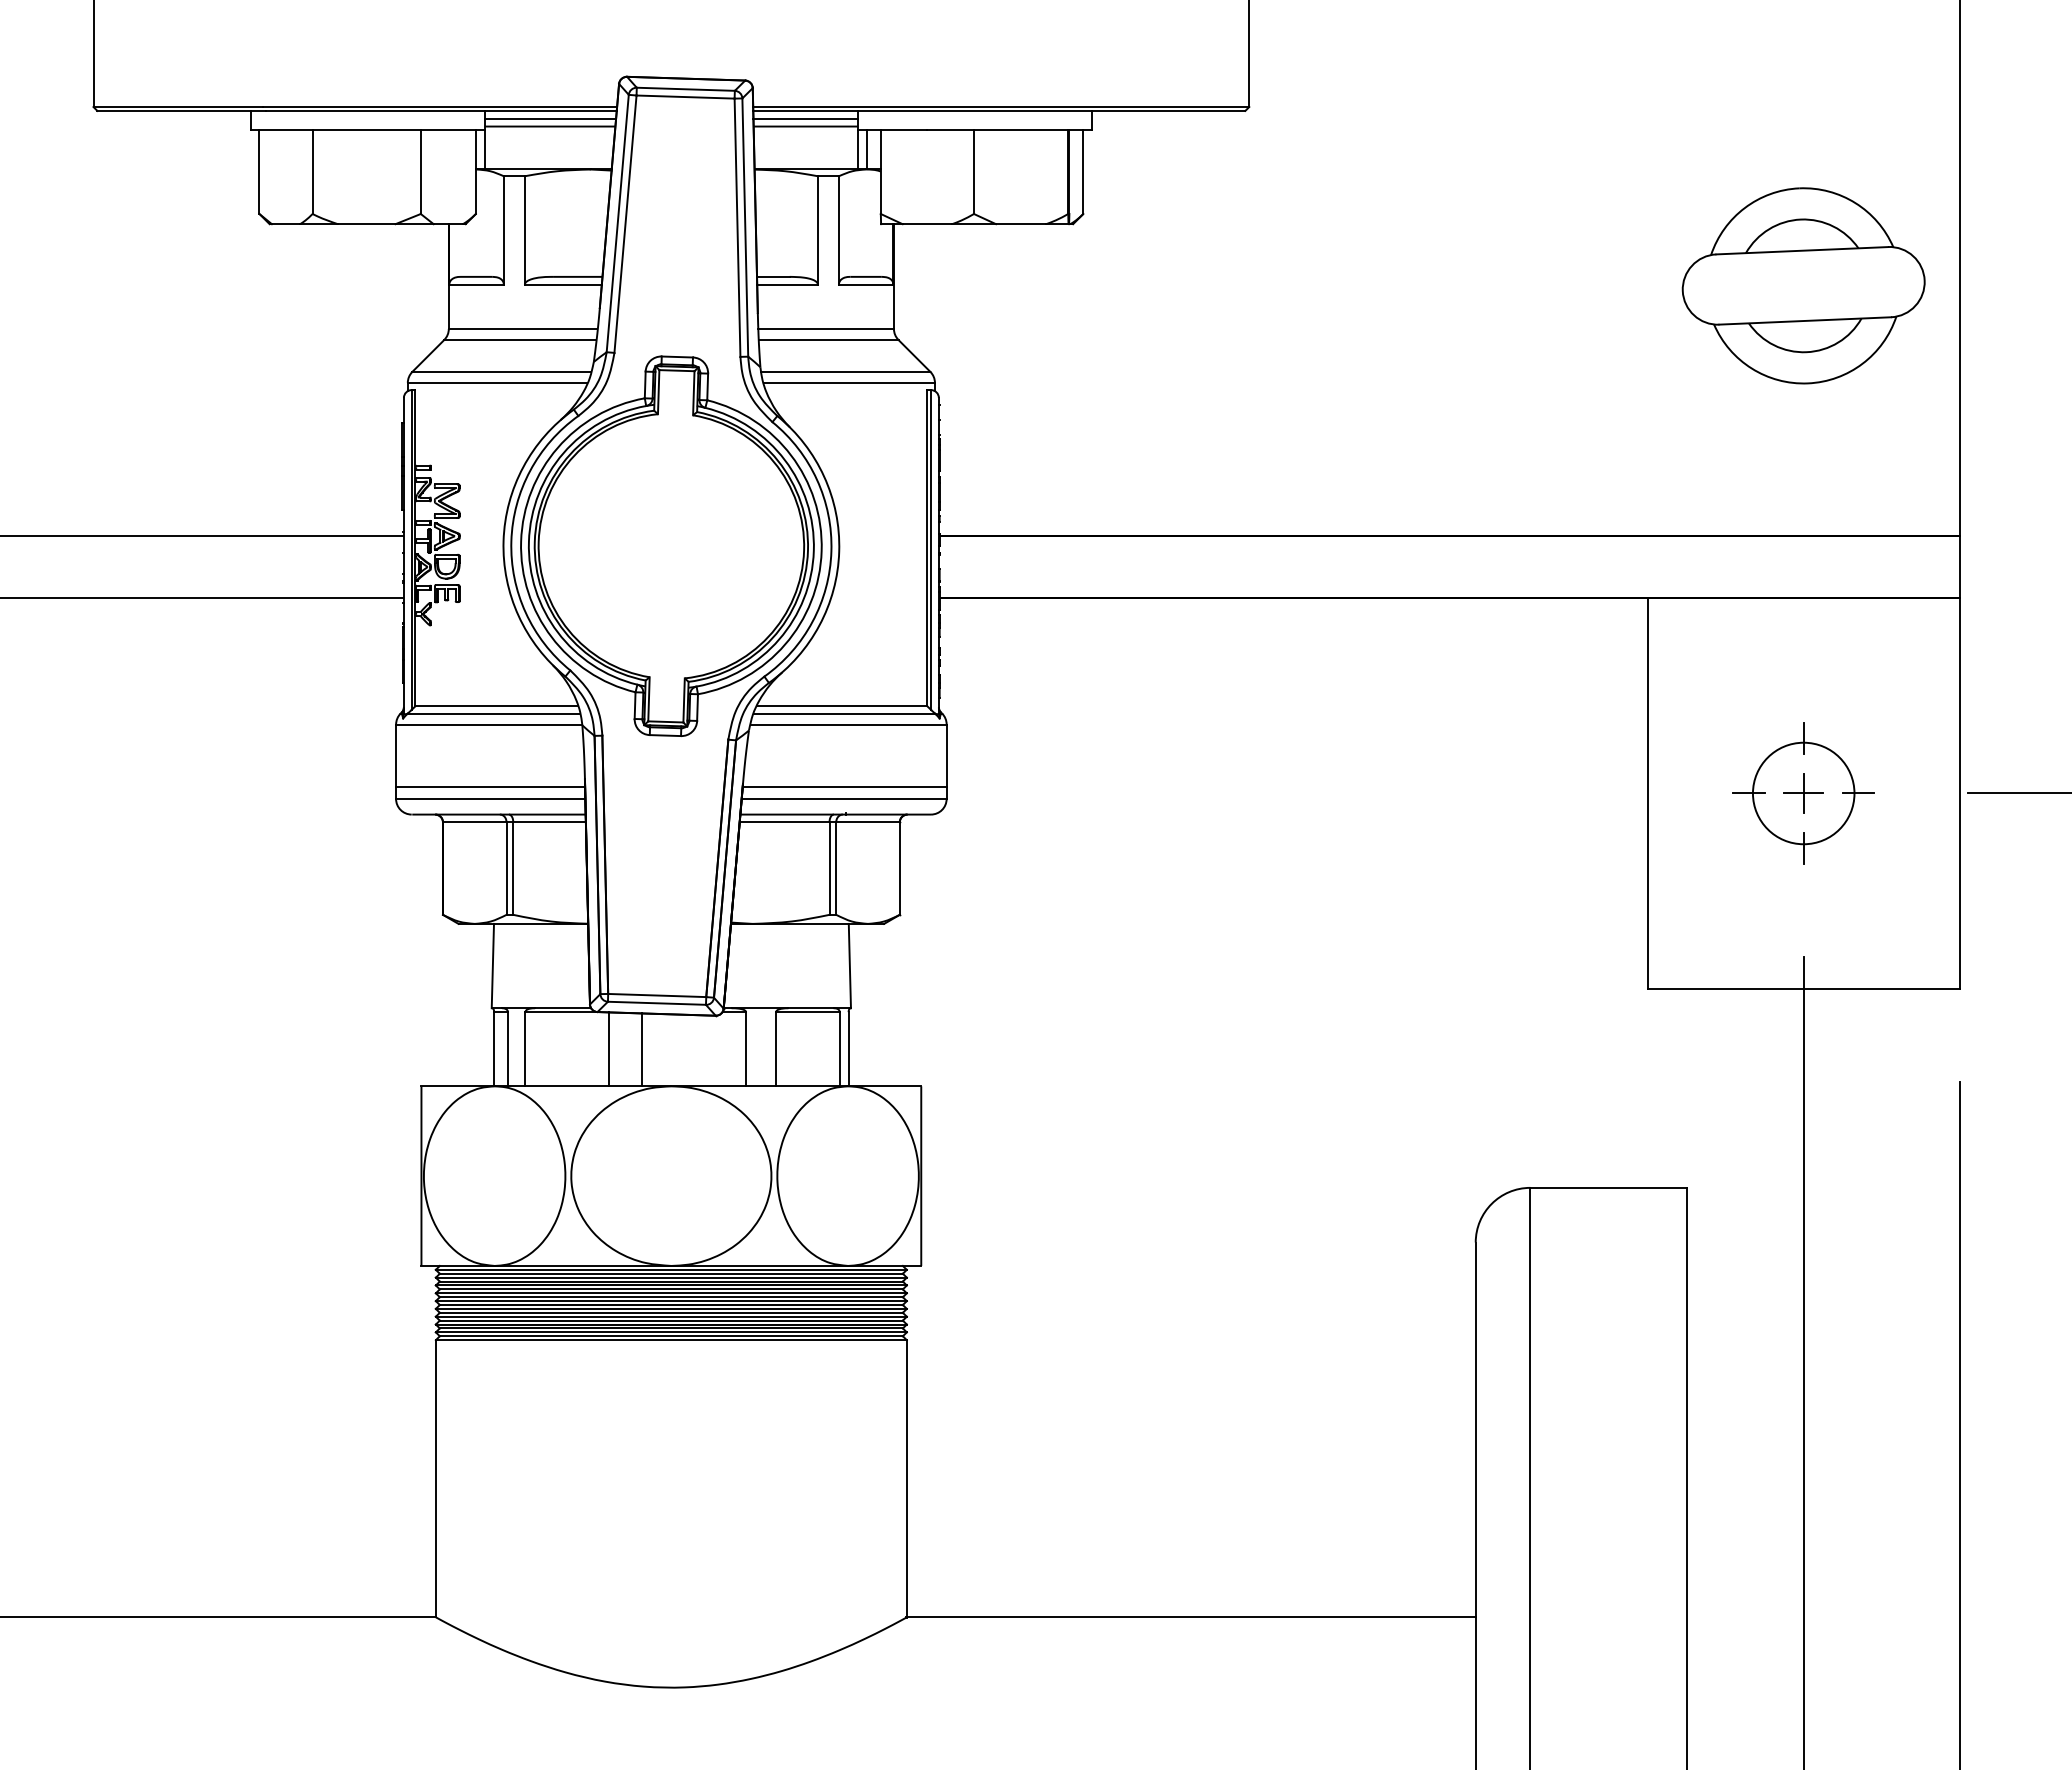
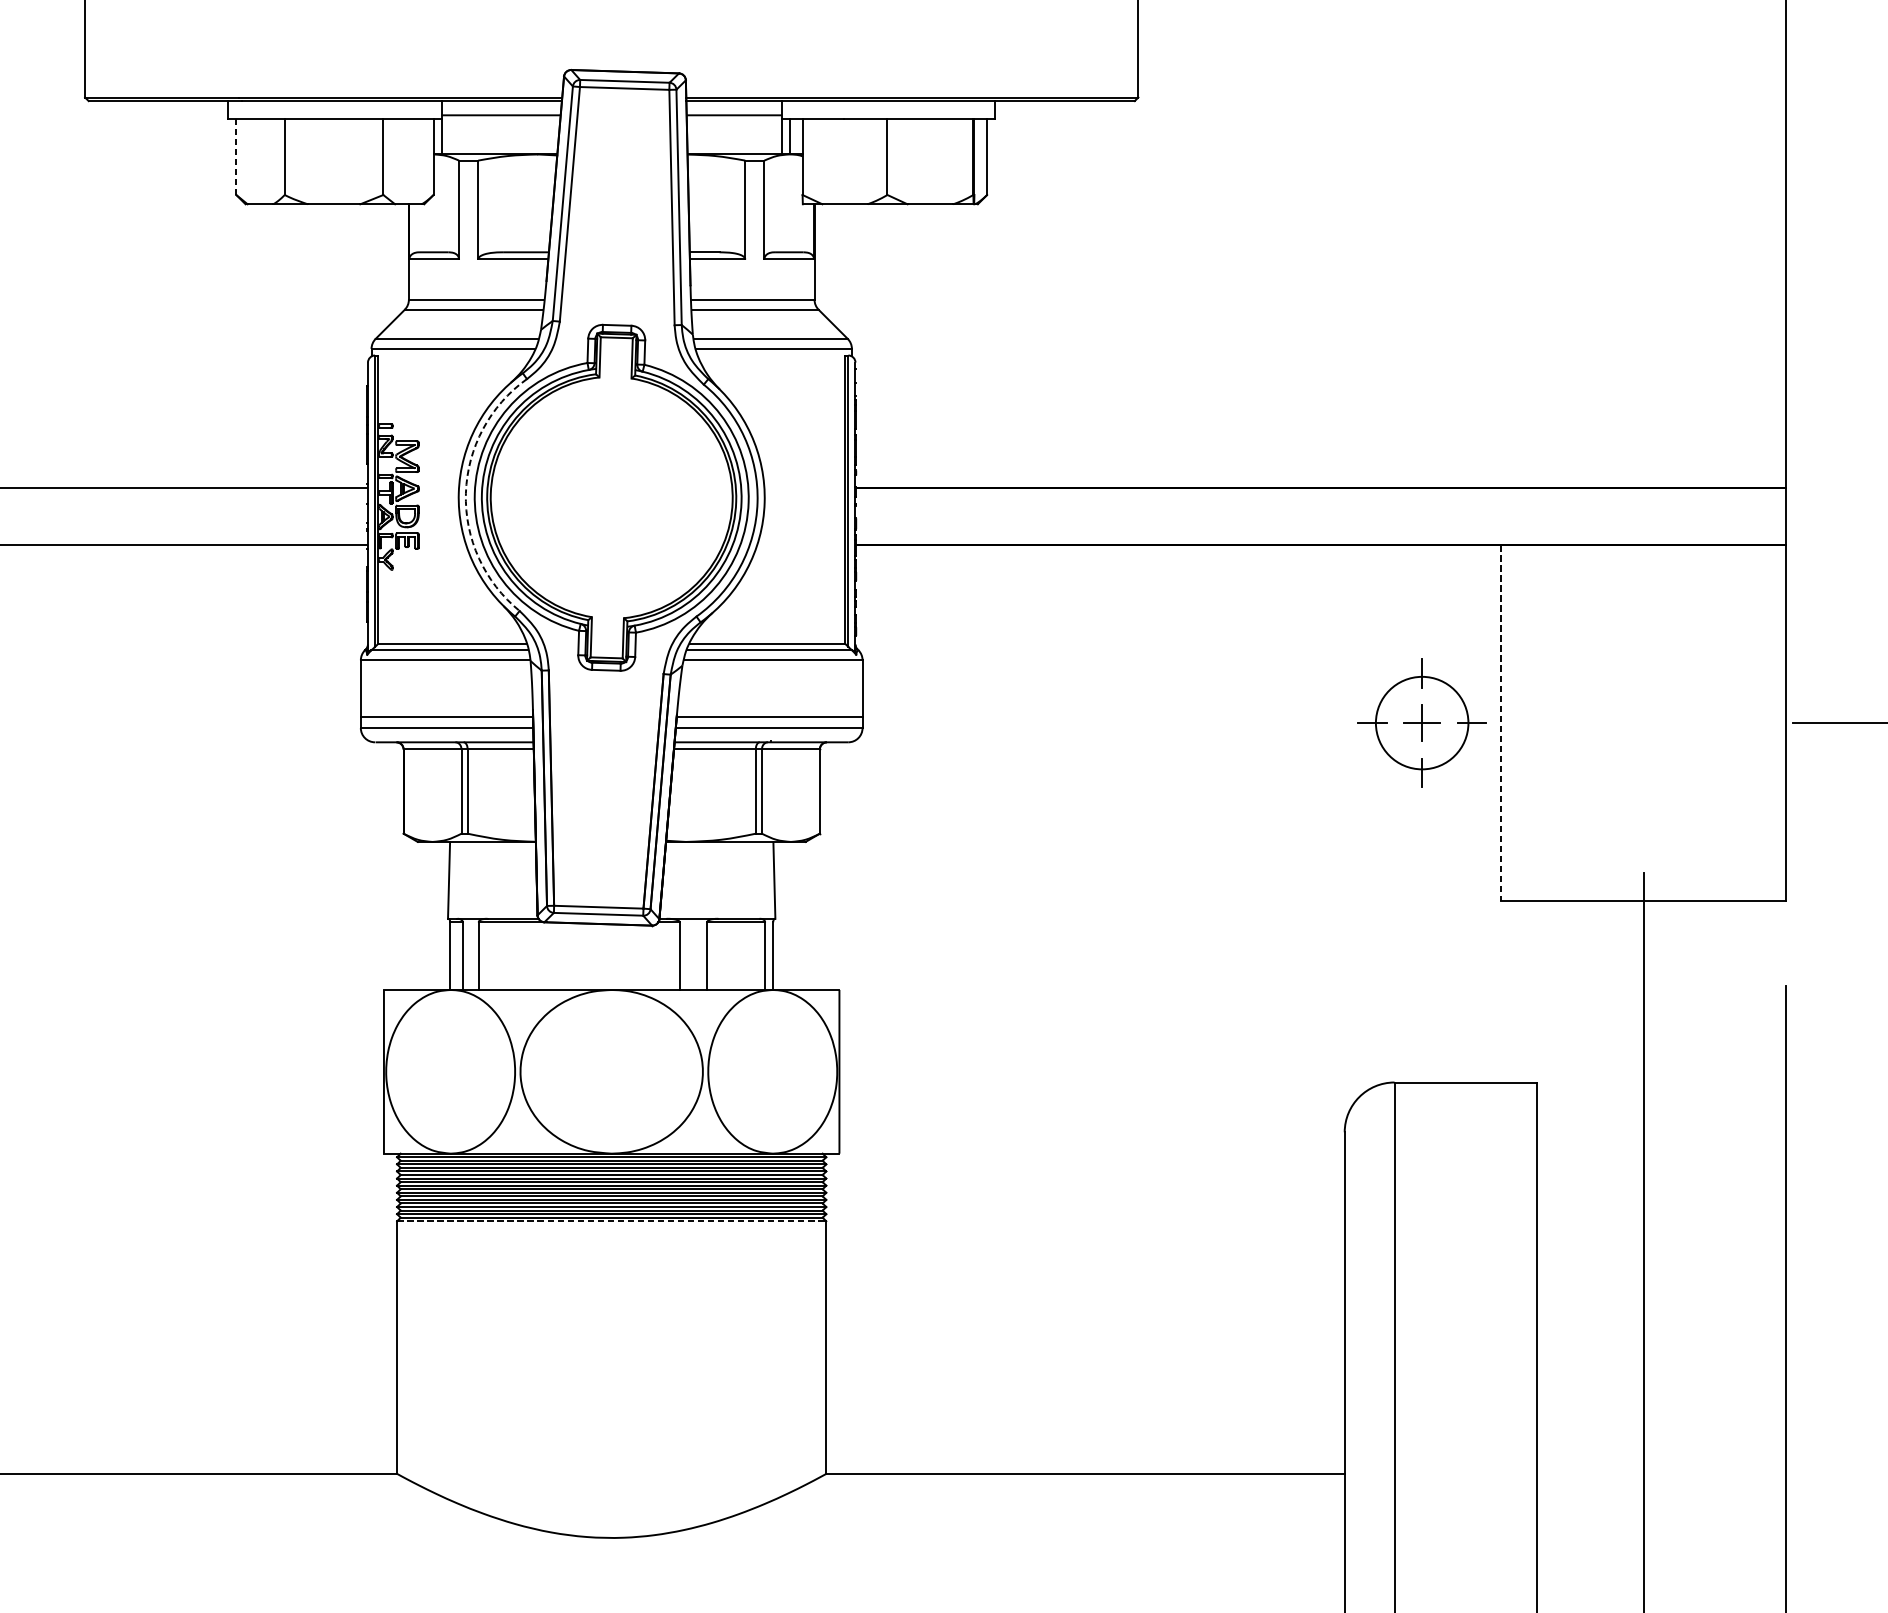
line: (550, 118) -> (501, 107), removed
line: (805, 118) -> (733, 107), removed
line: (259, 172) -> (236, 157), solid -> dashed
part: (1803, 285) -> (1643, 260), removed
arc: (511, 541) -> (466, 493), solid -> dashed
line: (1647, 793) -> (1501, 723), solid -> dashed
part: (1803, 793) -> (1421, 723), moved
line: (608, 1049) -> (554, 956), removed
line: (642, 1049) -> (585, 956), removed
line: (671, 1340) -> (611, 1221), solid -> dashed

